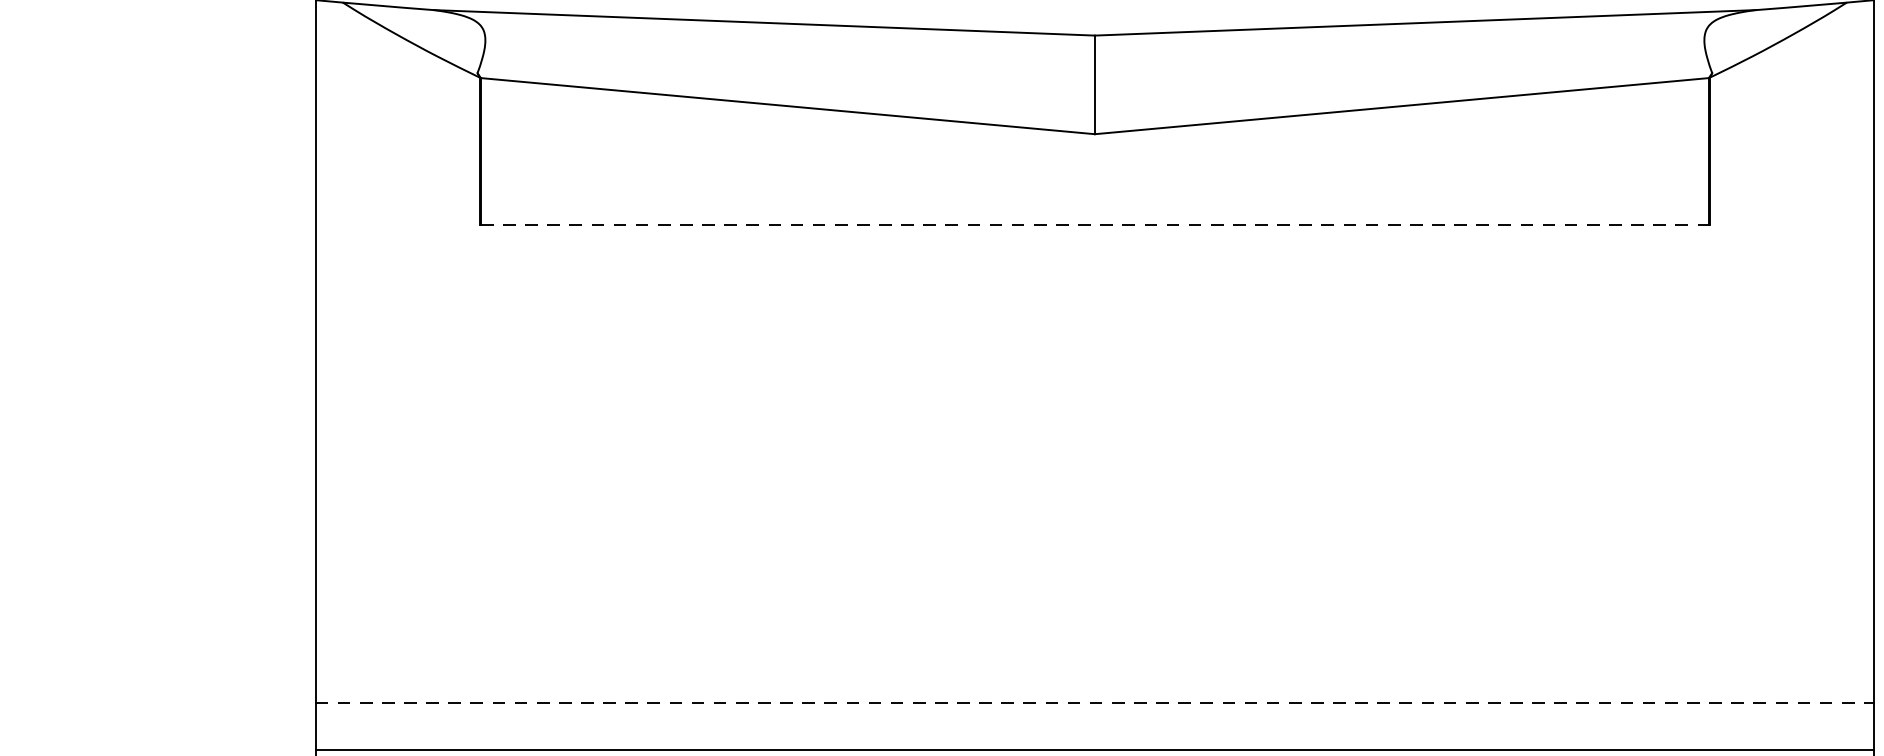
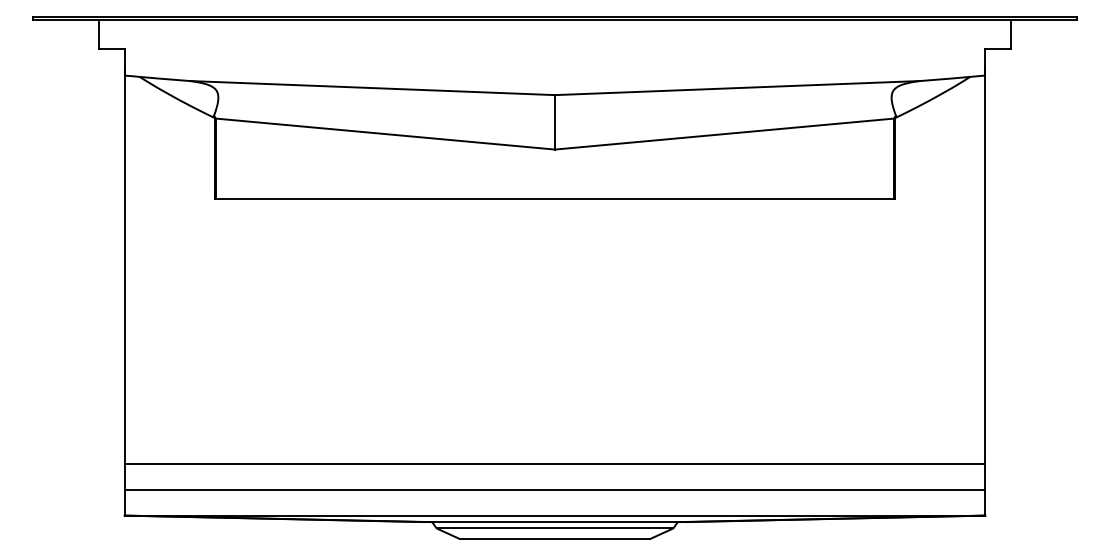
line: (1095, 224) -> (555, 199), dashed -> solid
line: (1095, 702) -> (555, 463), dashed -> solid

